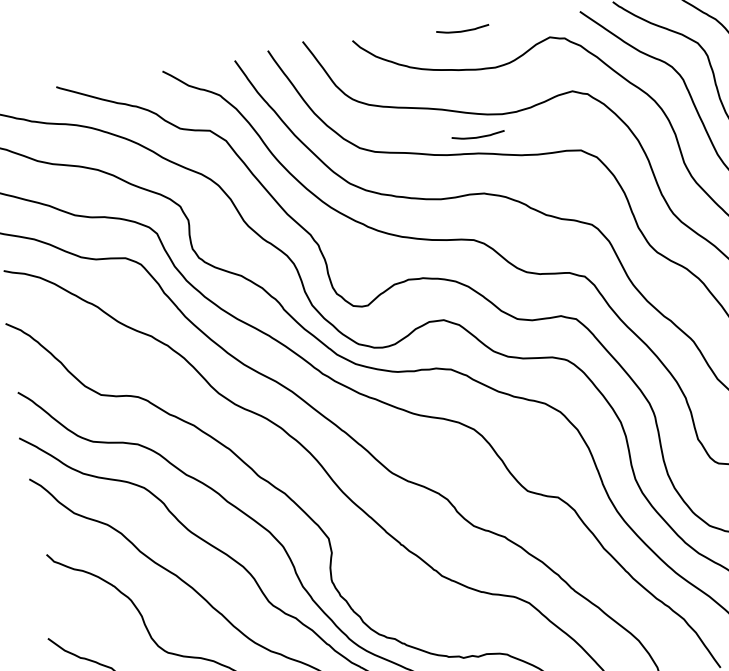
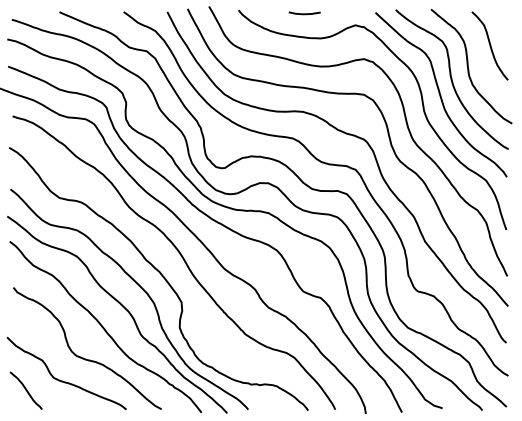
curve: (477, 136) -> (304, 77), removed

